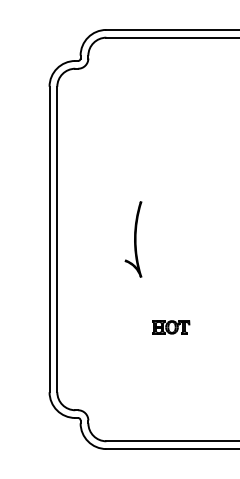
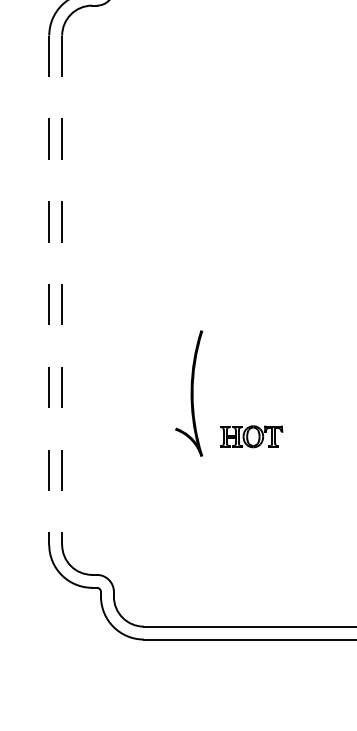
line: (49, 239) -> (49, 290), solid -> dashed
line: (57, 239) -> (62, 290), solid -> dashed
part: (133, 239) -> (189, 393), moved

